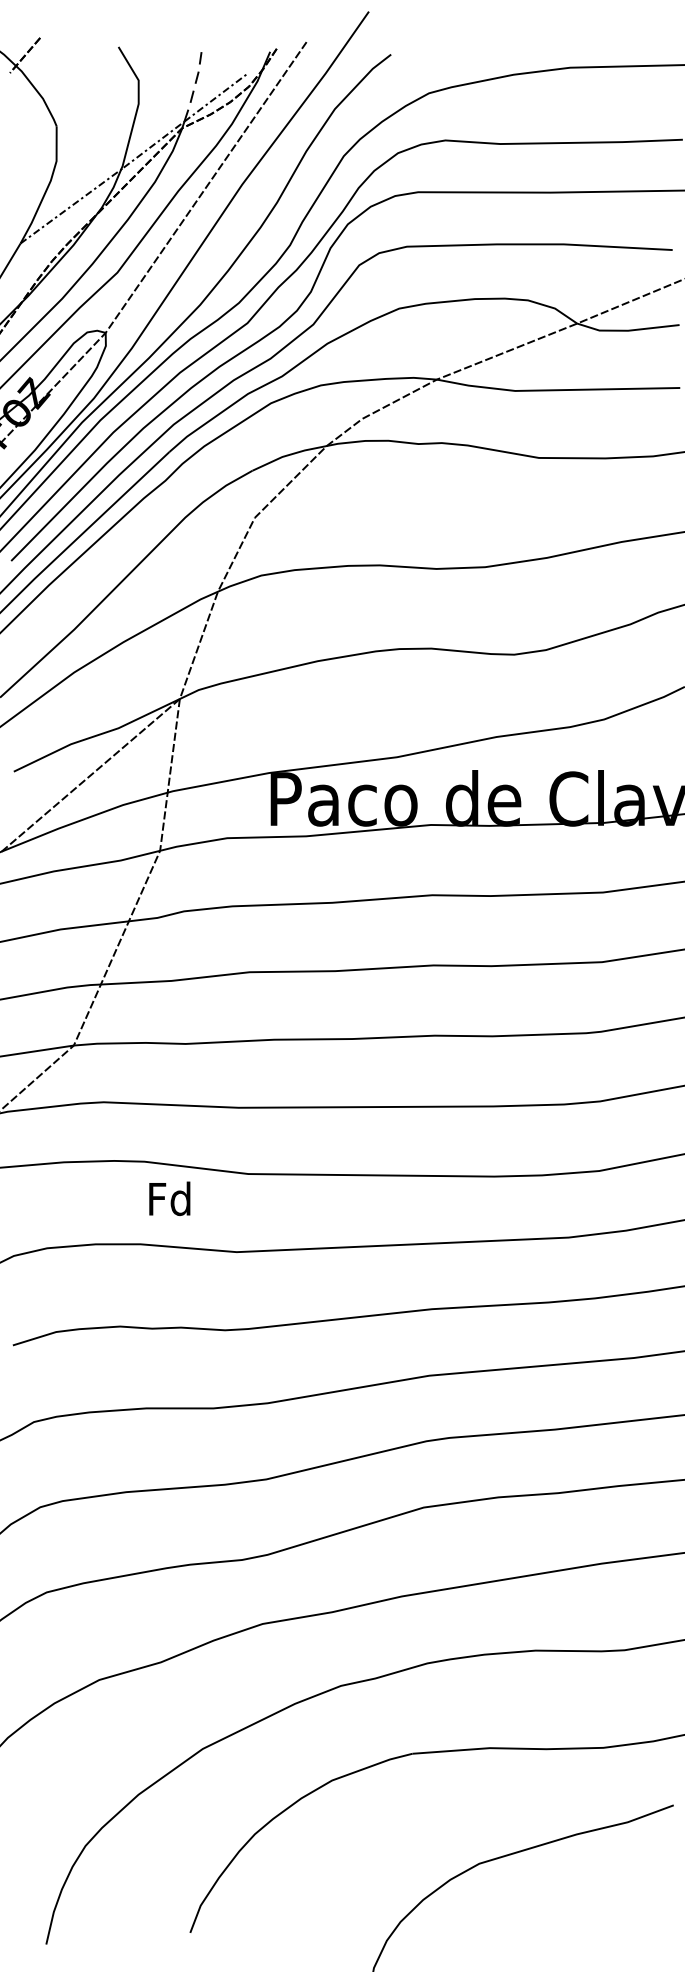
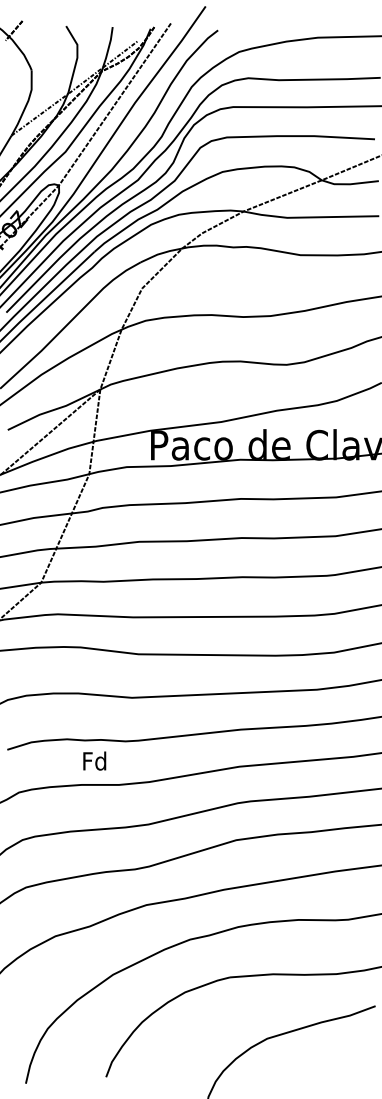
line: (194, 85) -> (108, 47), dashed -> solid
text: (169, 1197) -> (94, 760), moved

